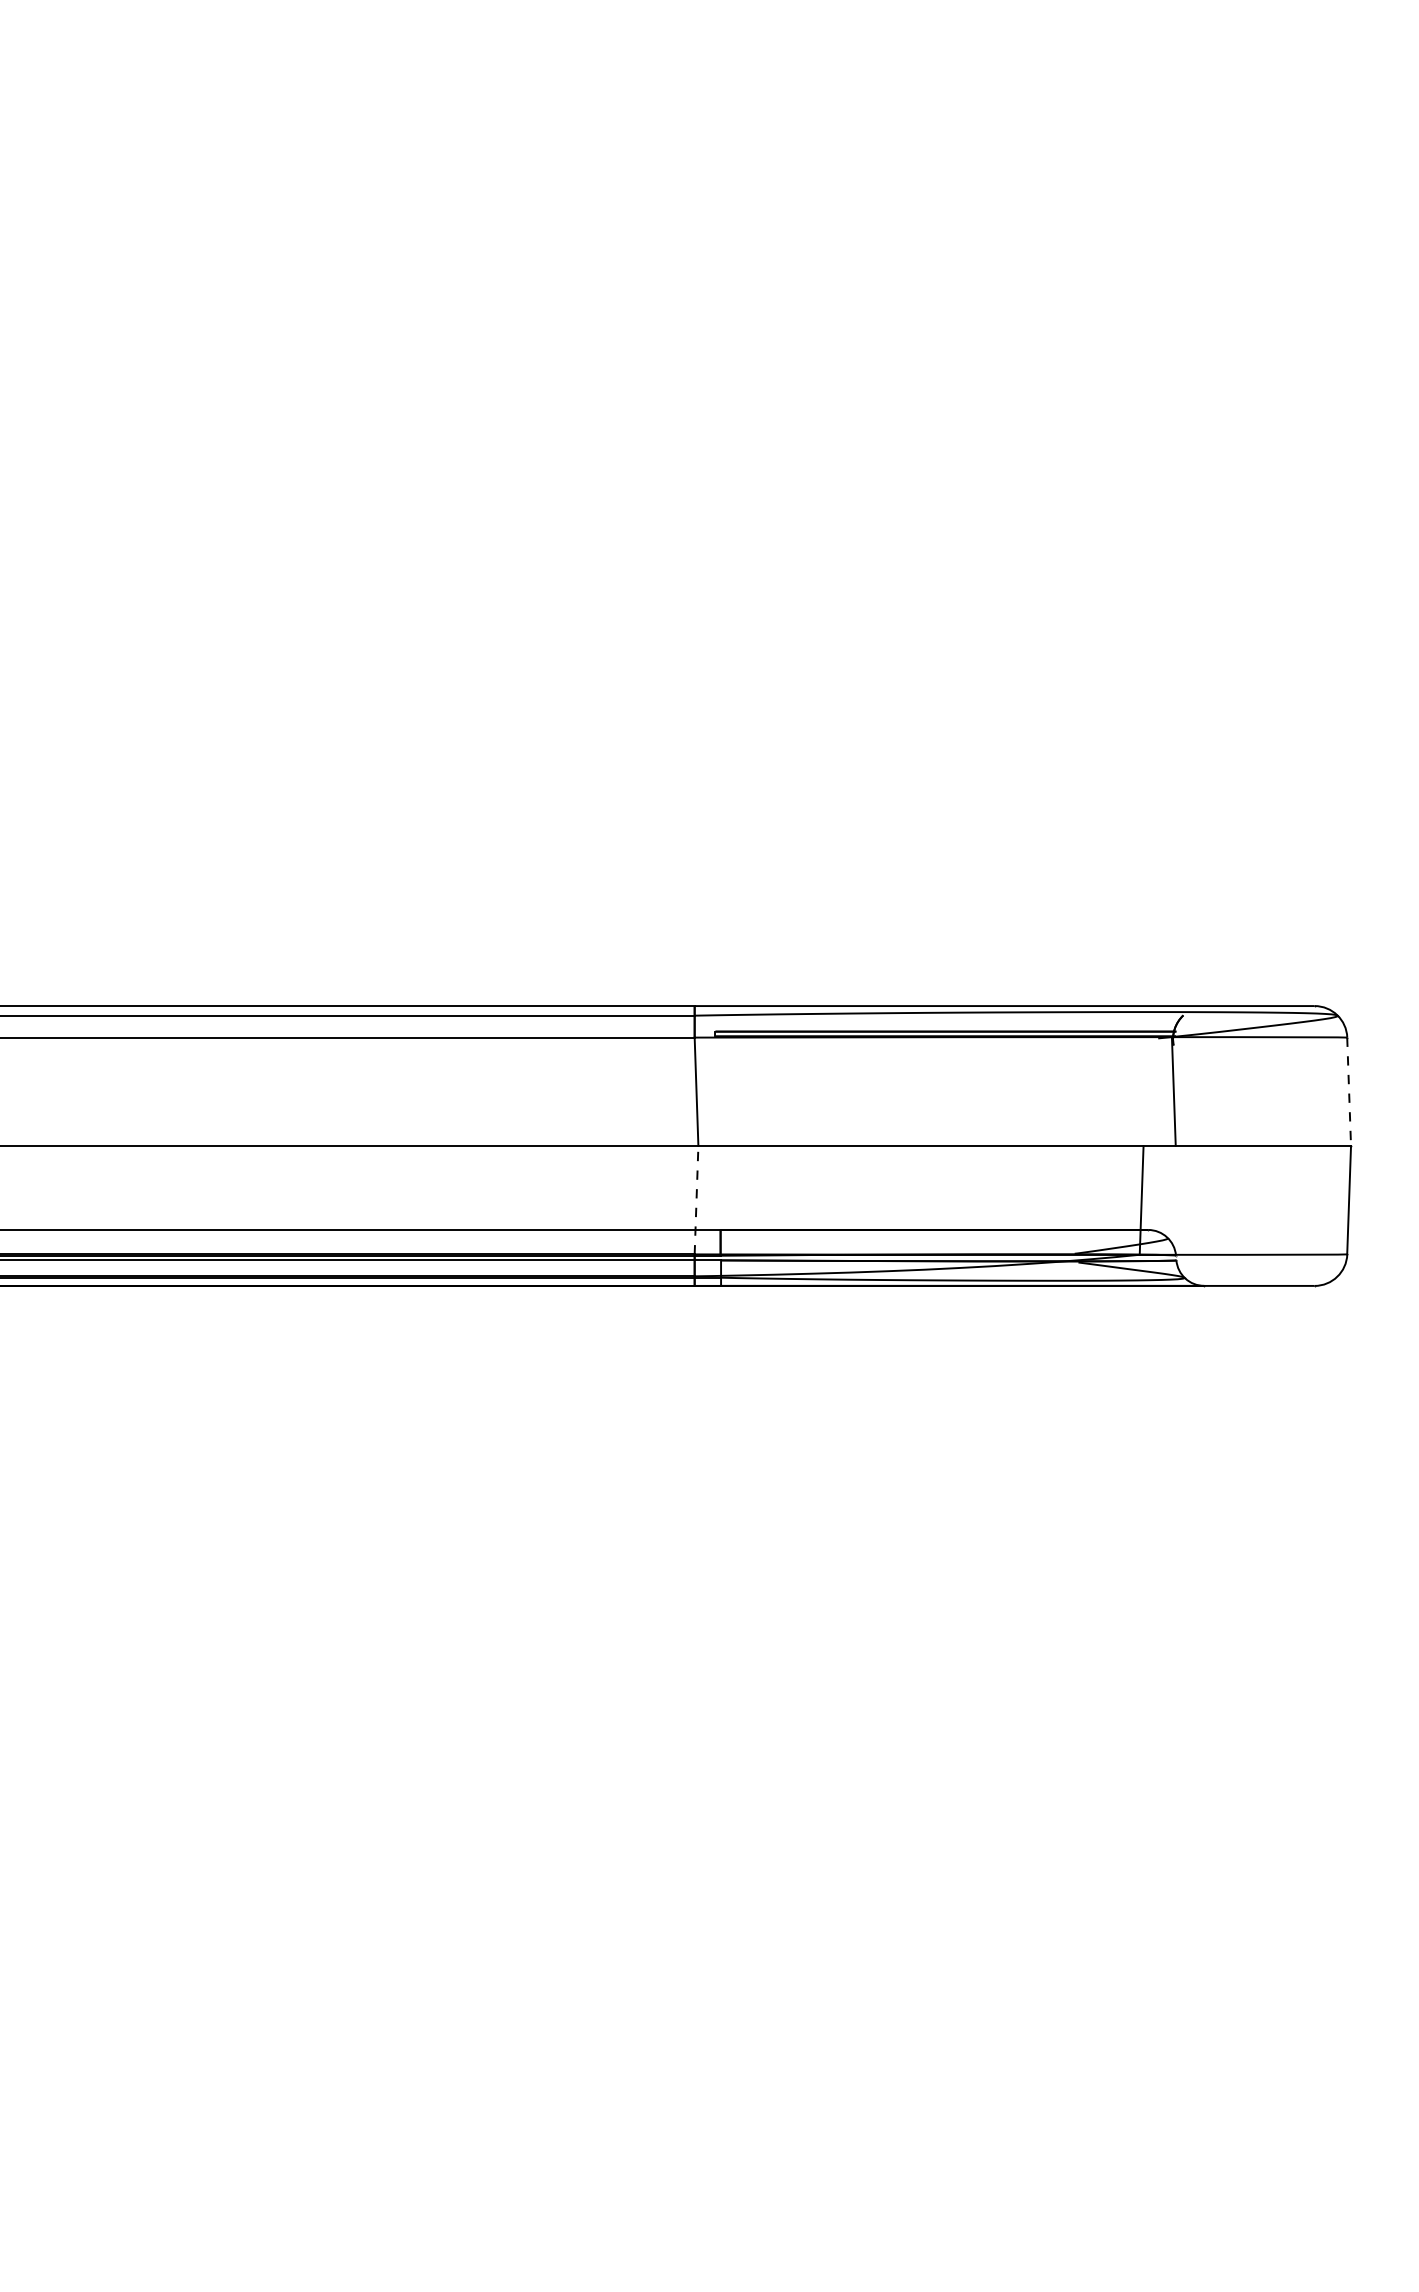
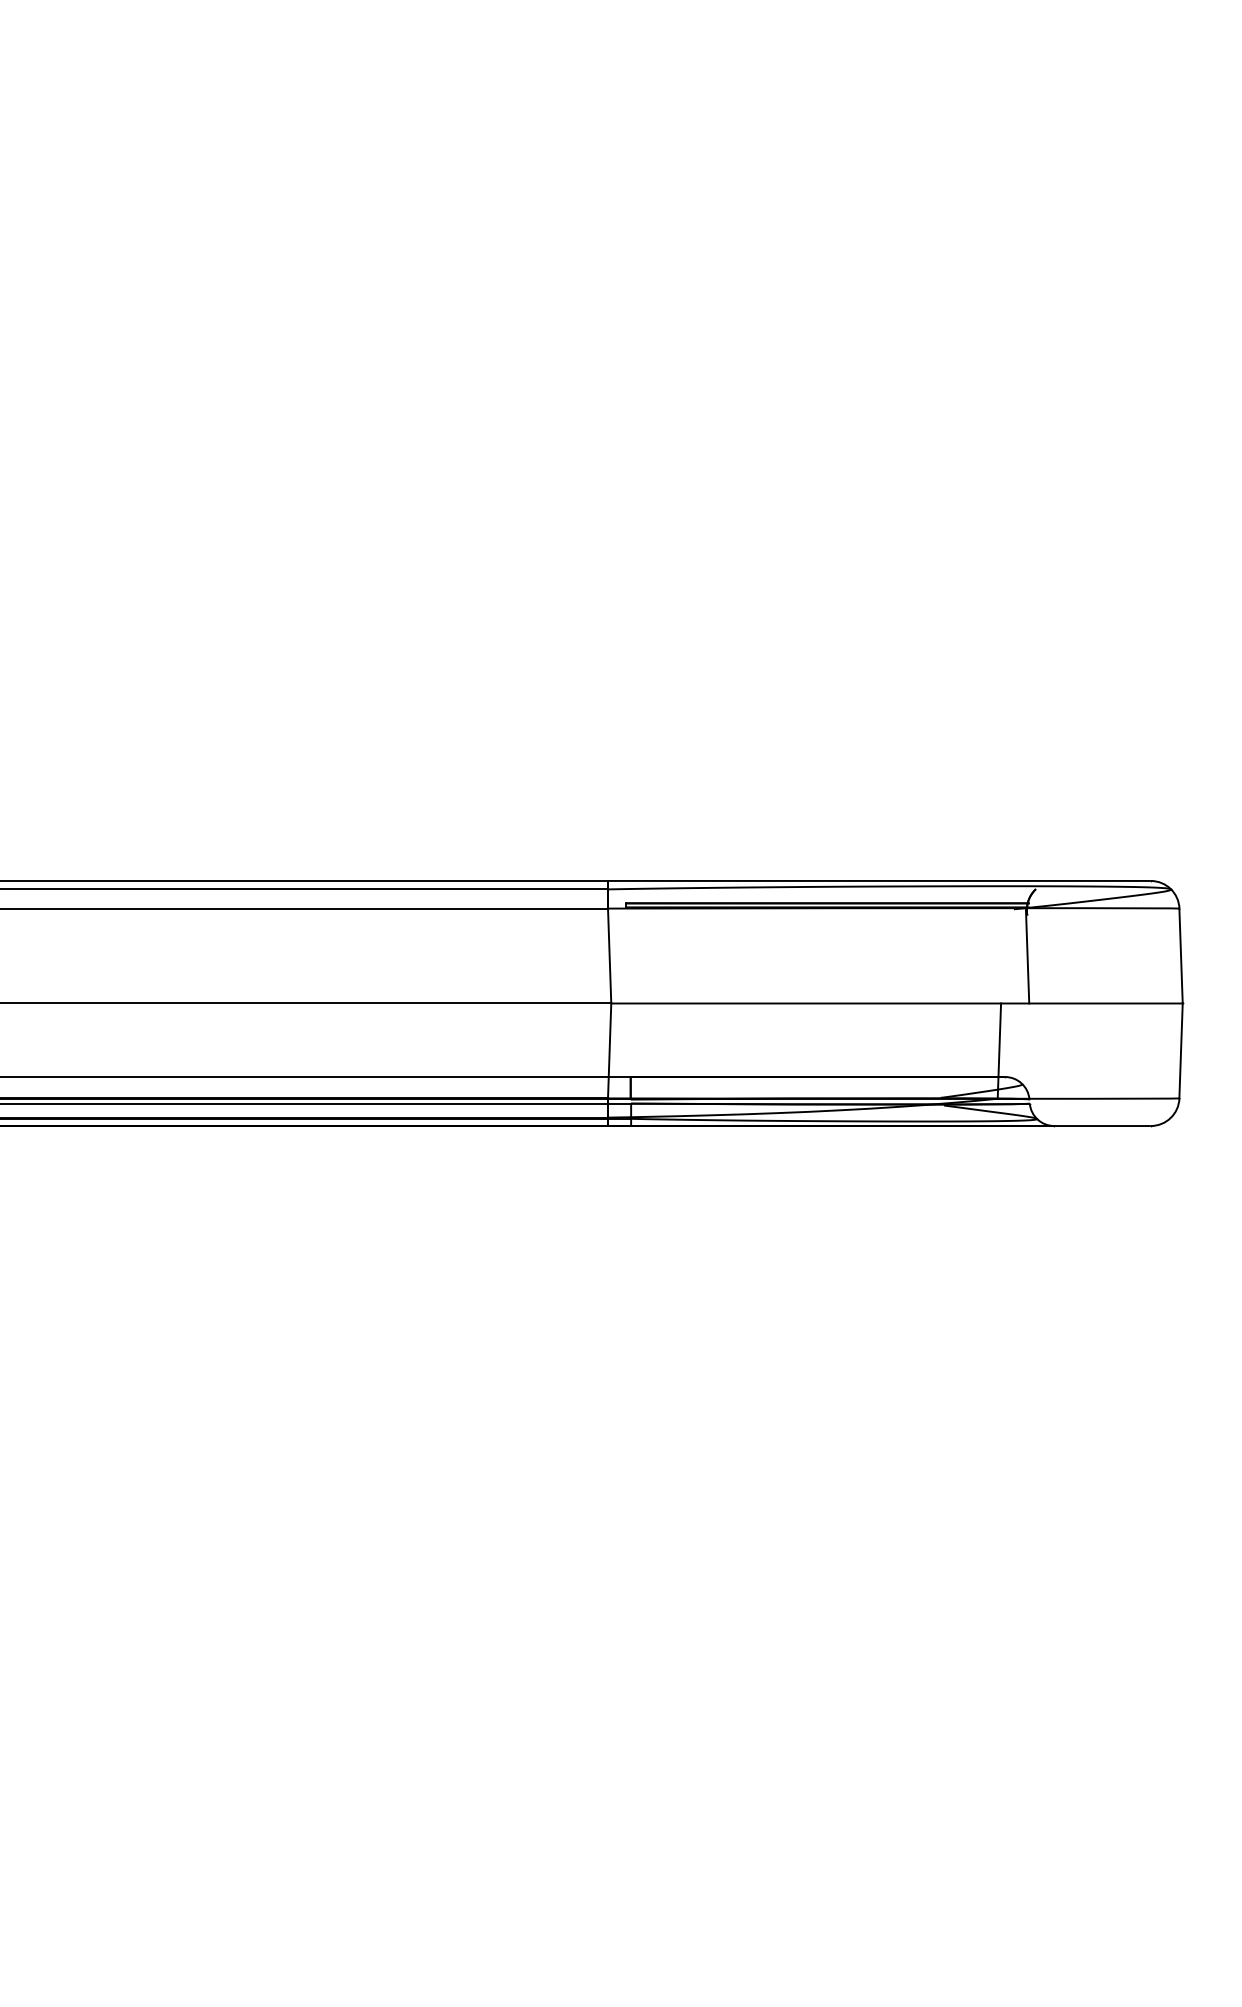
line: (1349, 1092) -> (1181, 956), dashed -> solid
line: (696, 1199) -> (609, 1050), dashed -> solid

